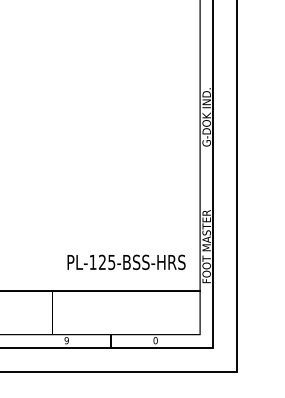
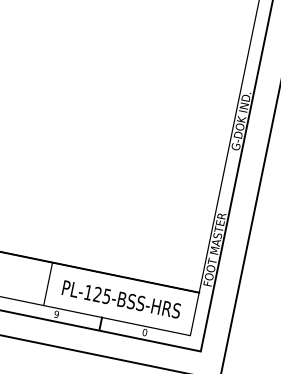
text: (126, 261) -> (121, 298), moved

